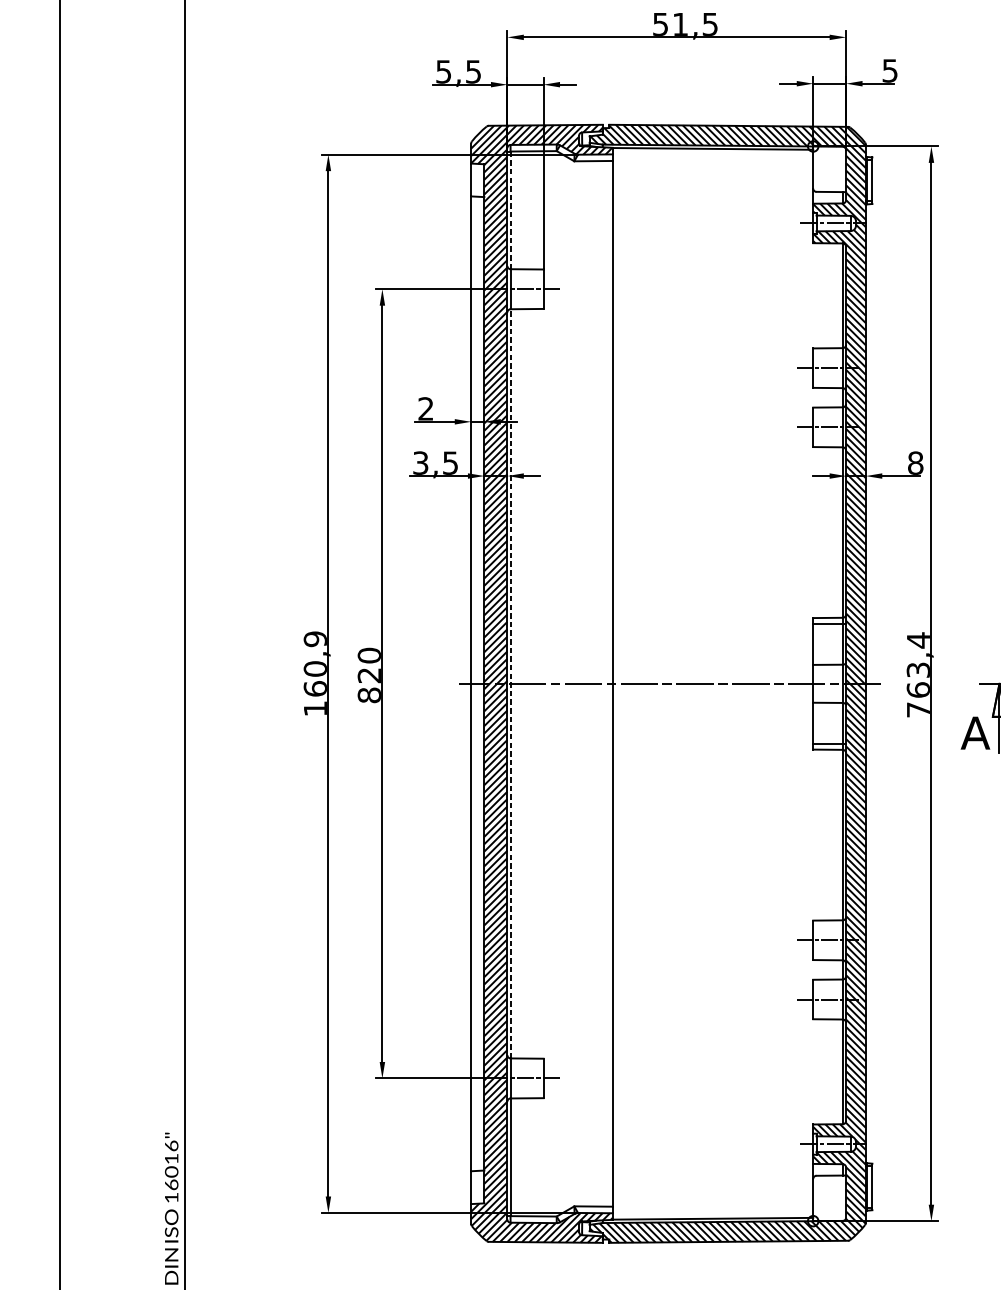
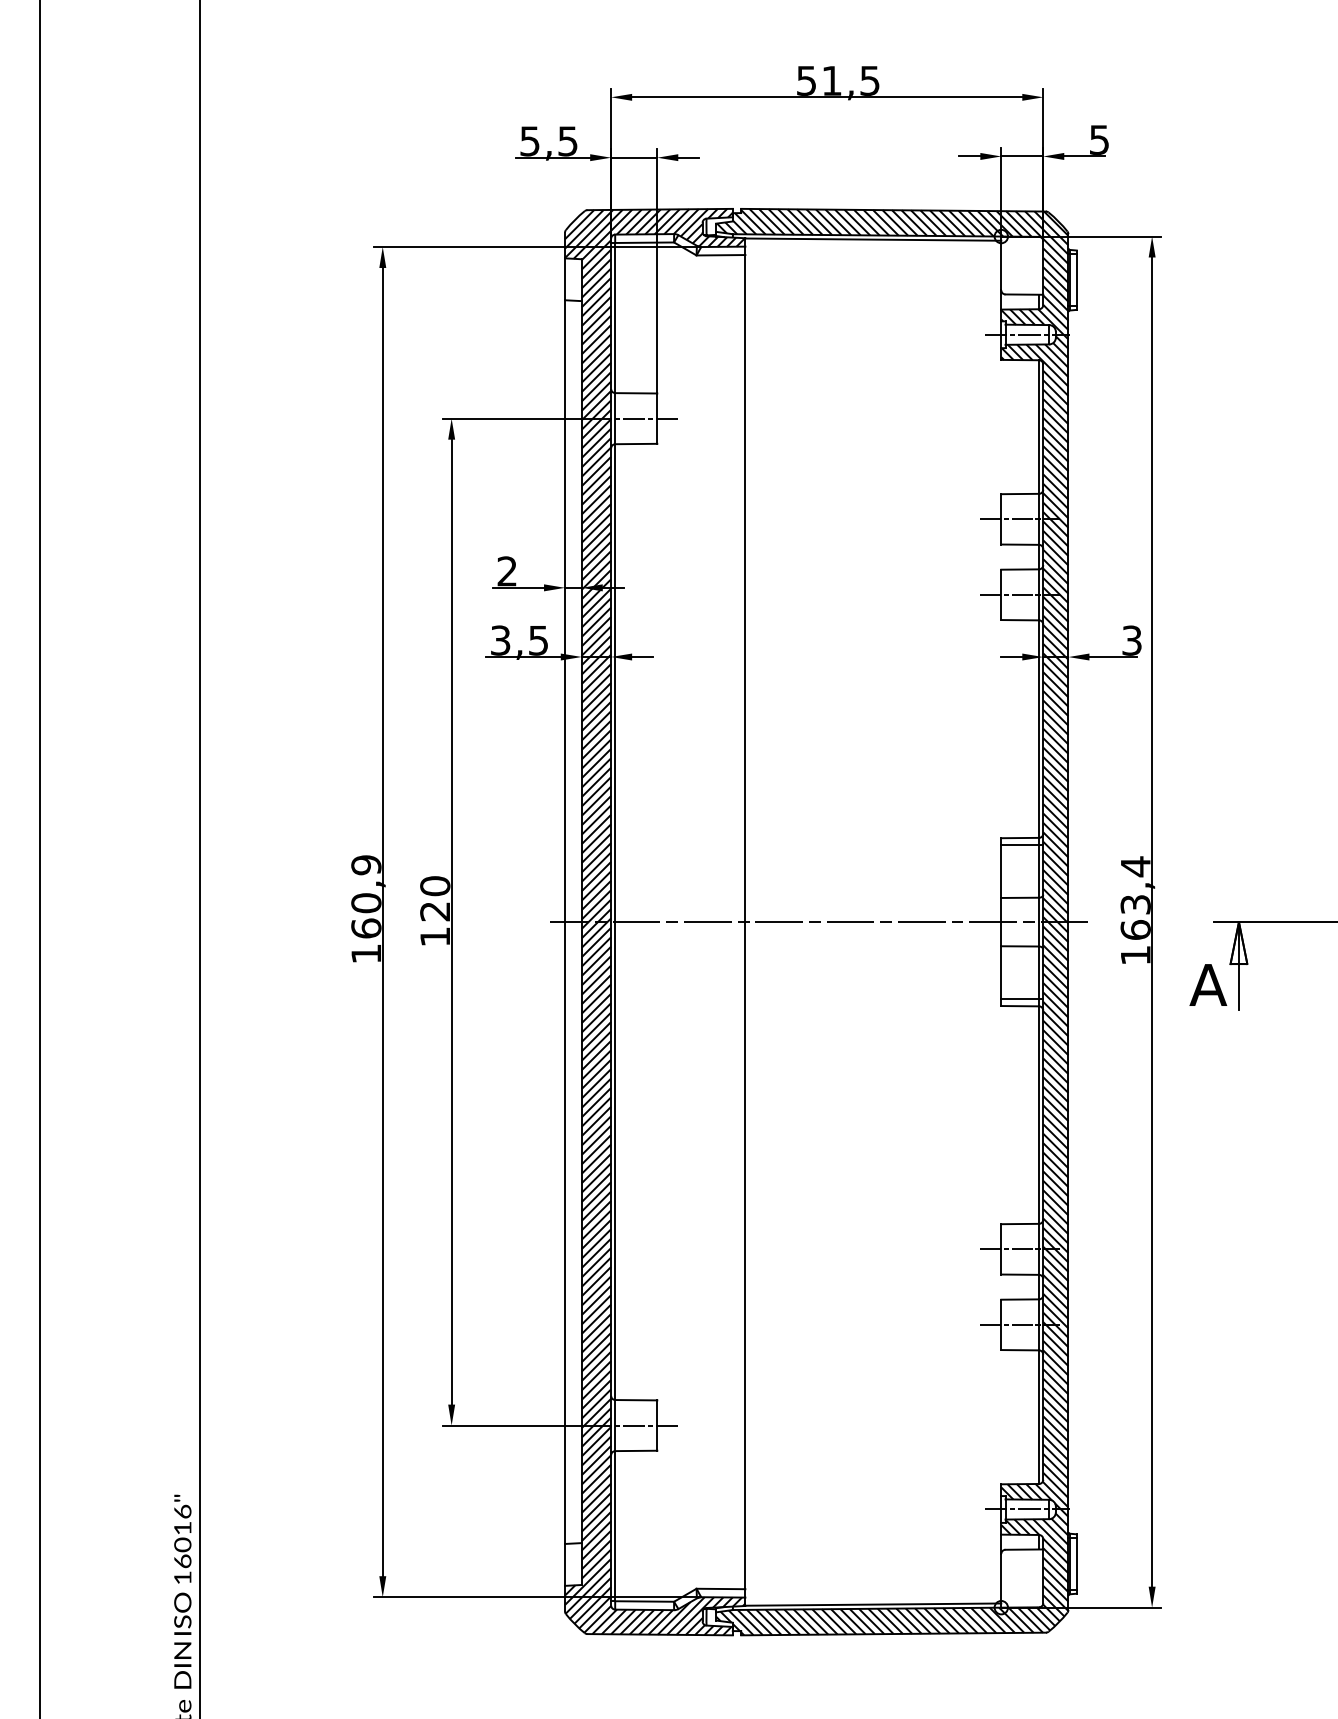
line: (510, 209) -> (615, 317), dashed -> solid
text: (916, 463) -> (1132, 640), 8 -> 3
line: (510, 684) -> (615, 922), dashed -> solid
text: (369, 695) -> (435, 936), 820 -> 120
text: (918, 710) -> (1135, 955), 763,4 -> 163,4

